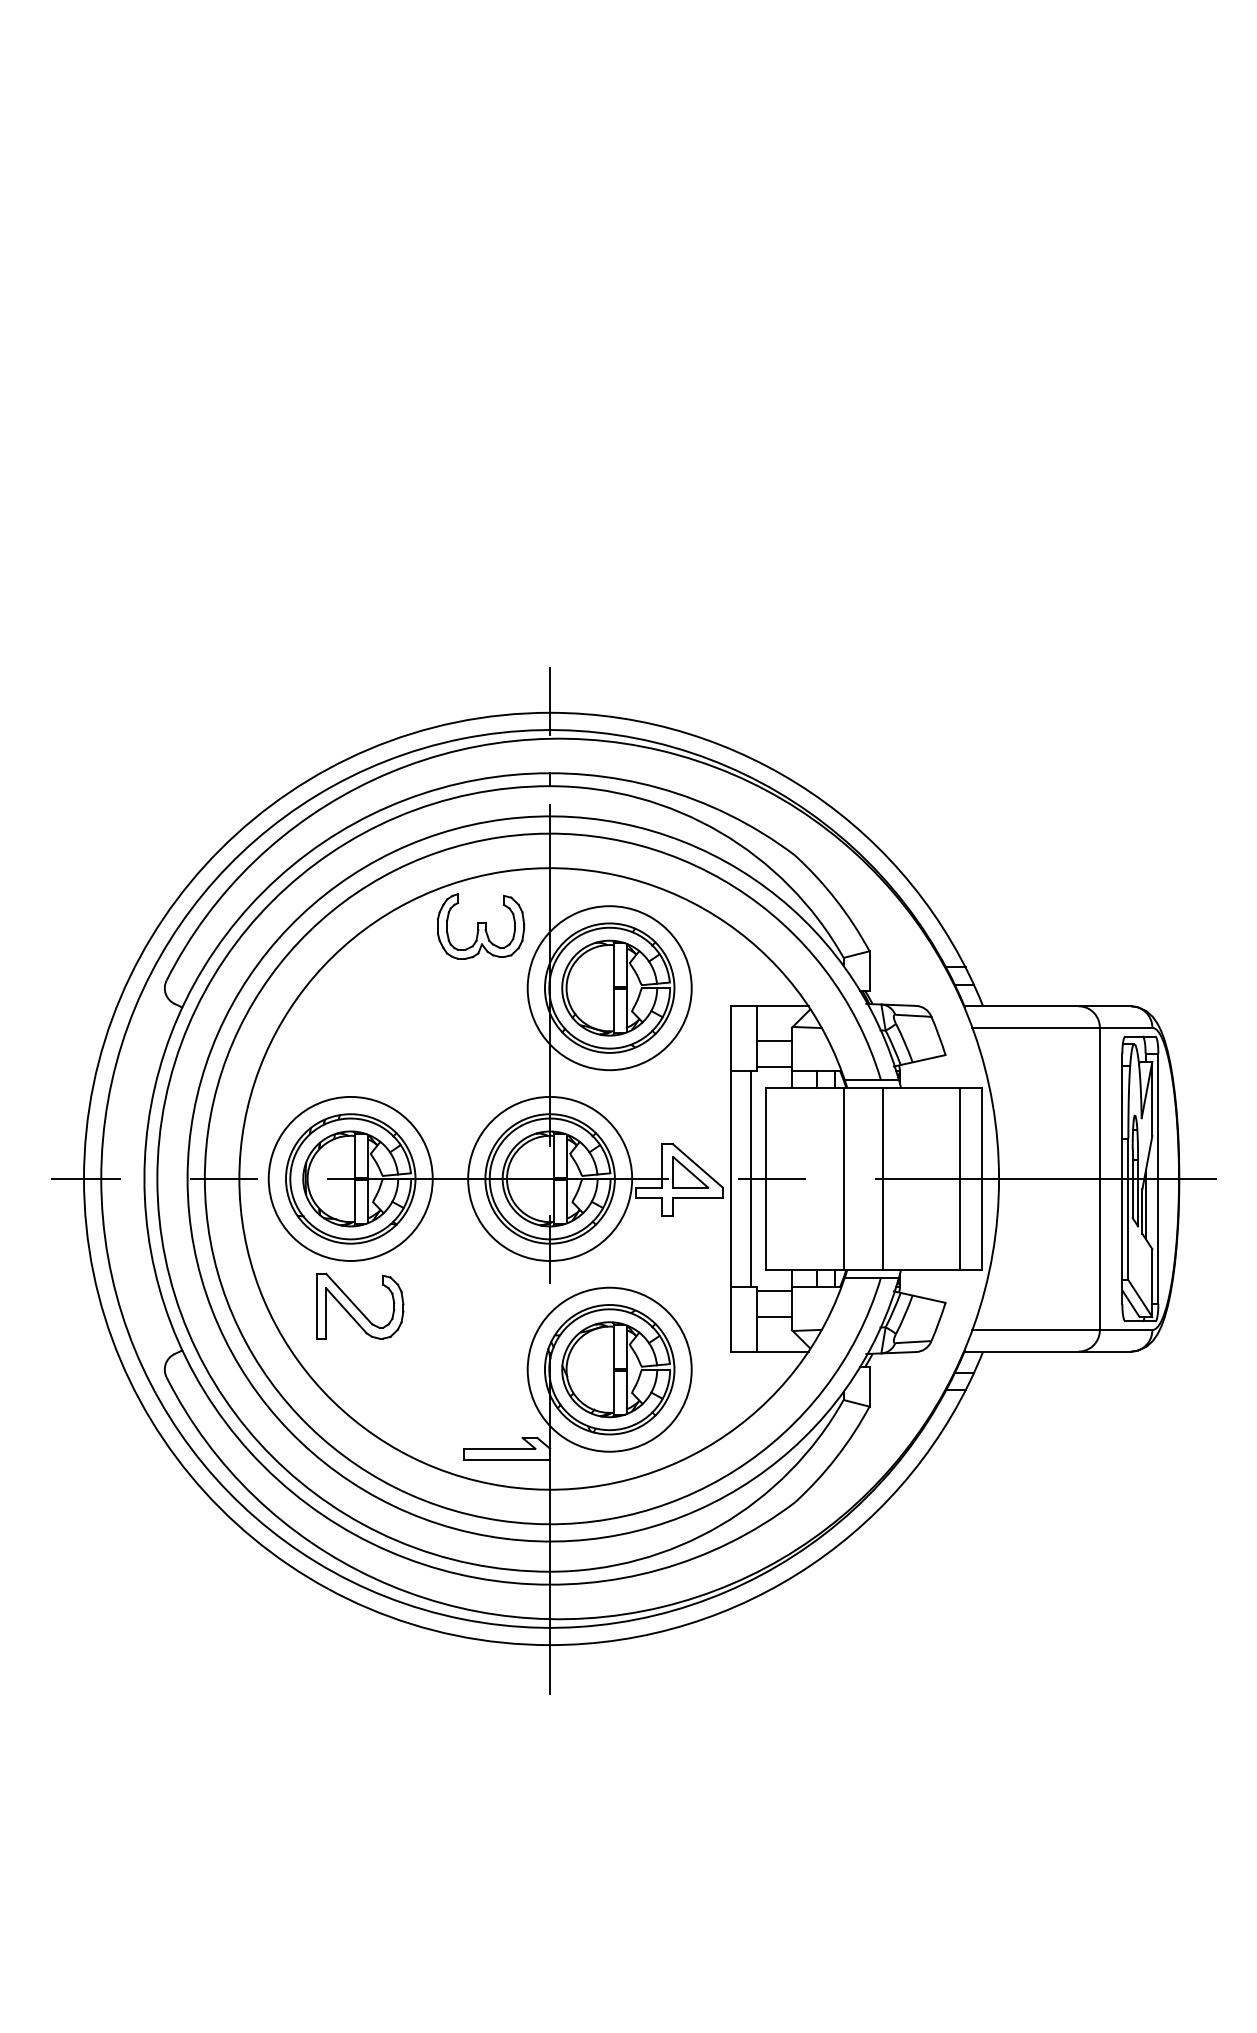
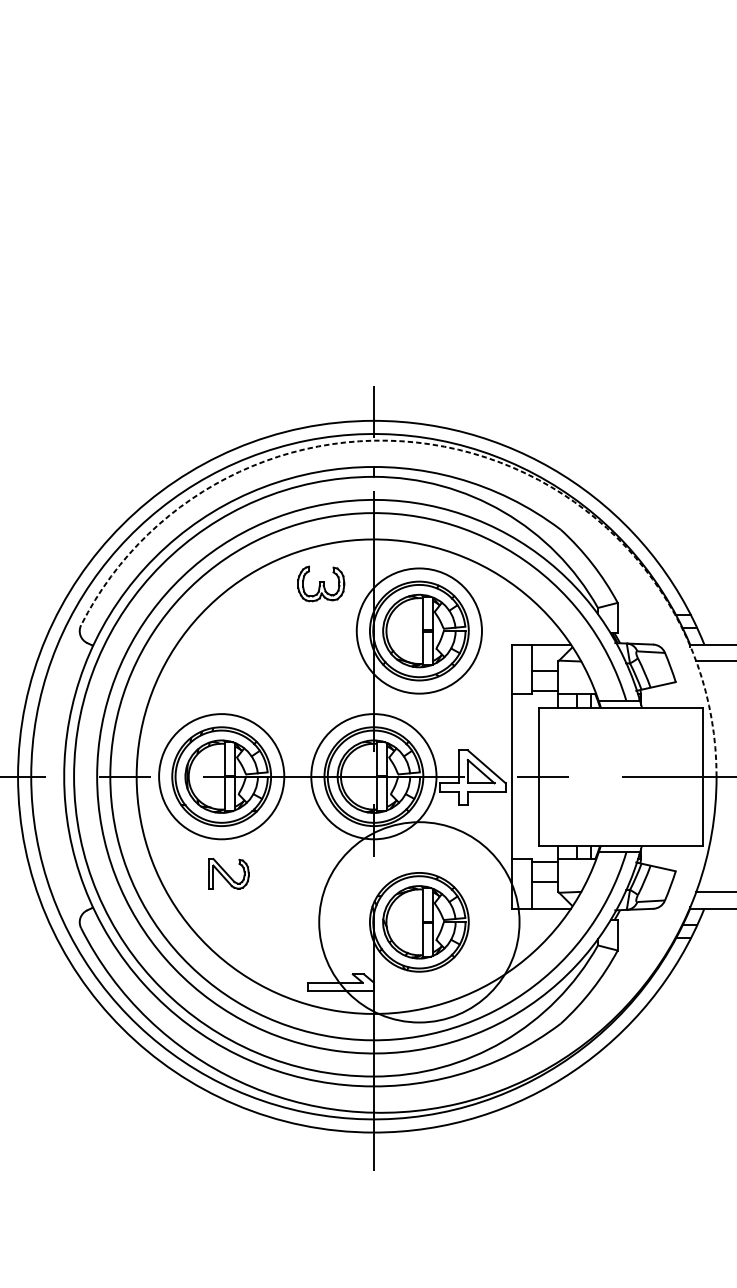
arc: (661, 750) -> (458, 449), solid -> dashed
part: (481, 926) -> (321, 583), size x0.7
line: (750, 1178) -> (526, 776), removed
line: (843, 1178) -> (597, 776), removed
line: (882, 1178) -> (627, 776), removed
line: (960, 1178) -> (687, 776), removed
part: (360, 1305) -> (229, 873), size x0.6
circle: (609, 1369) -> (419, 922), size x1.6

